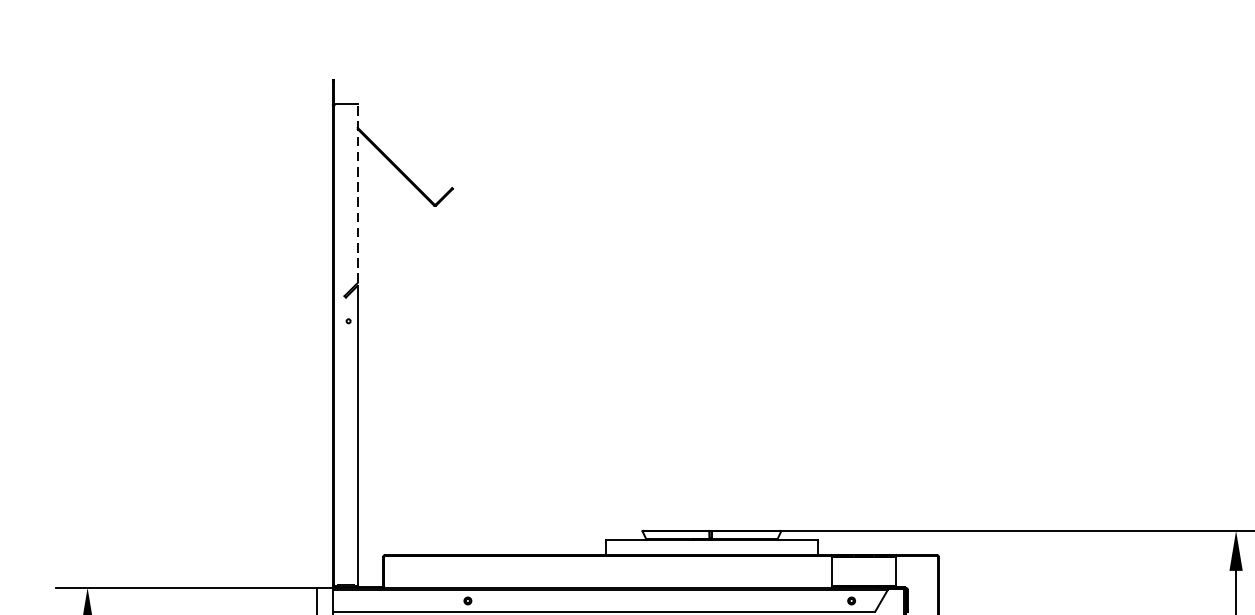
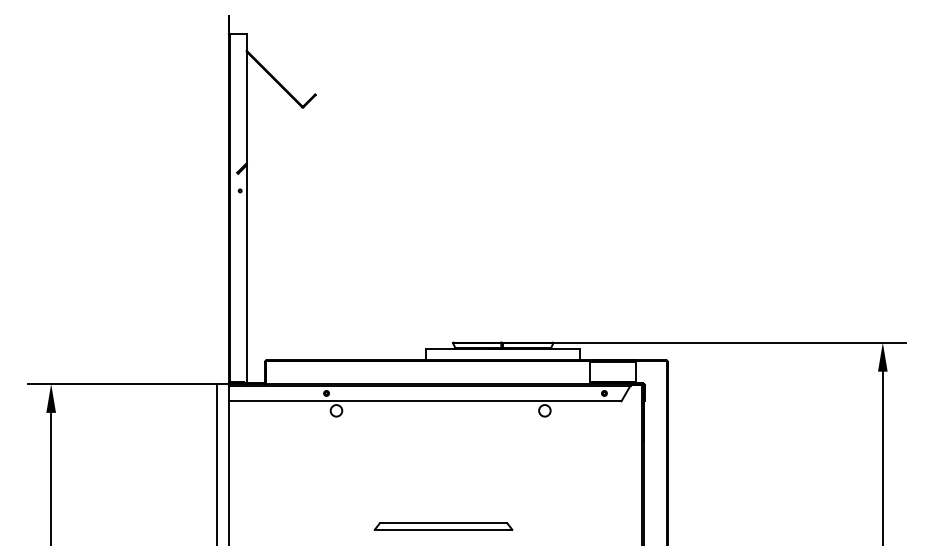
line: (357, 193) -> (246, 98), dashed -> solid

